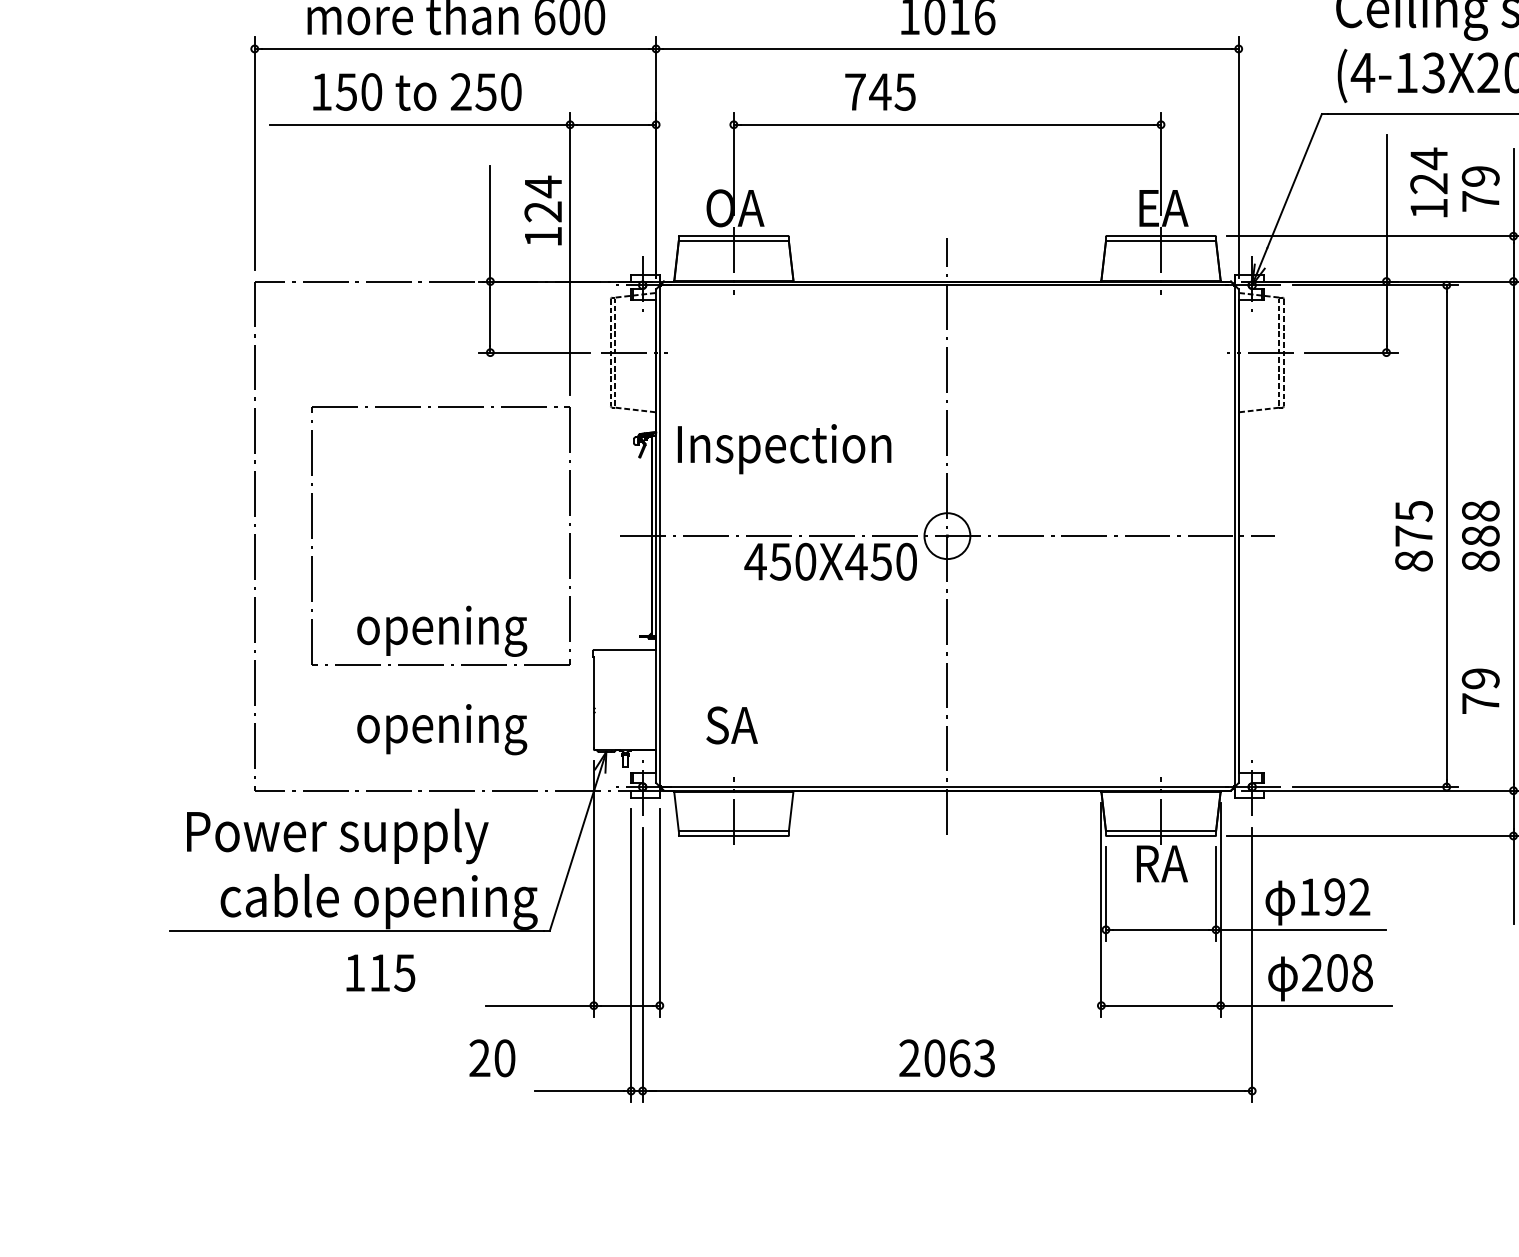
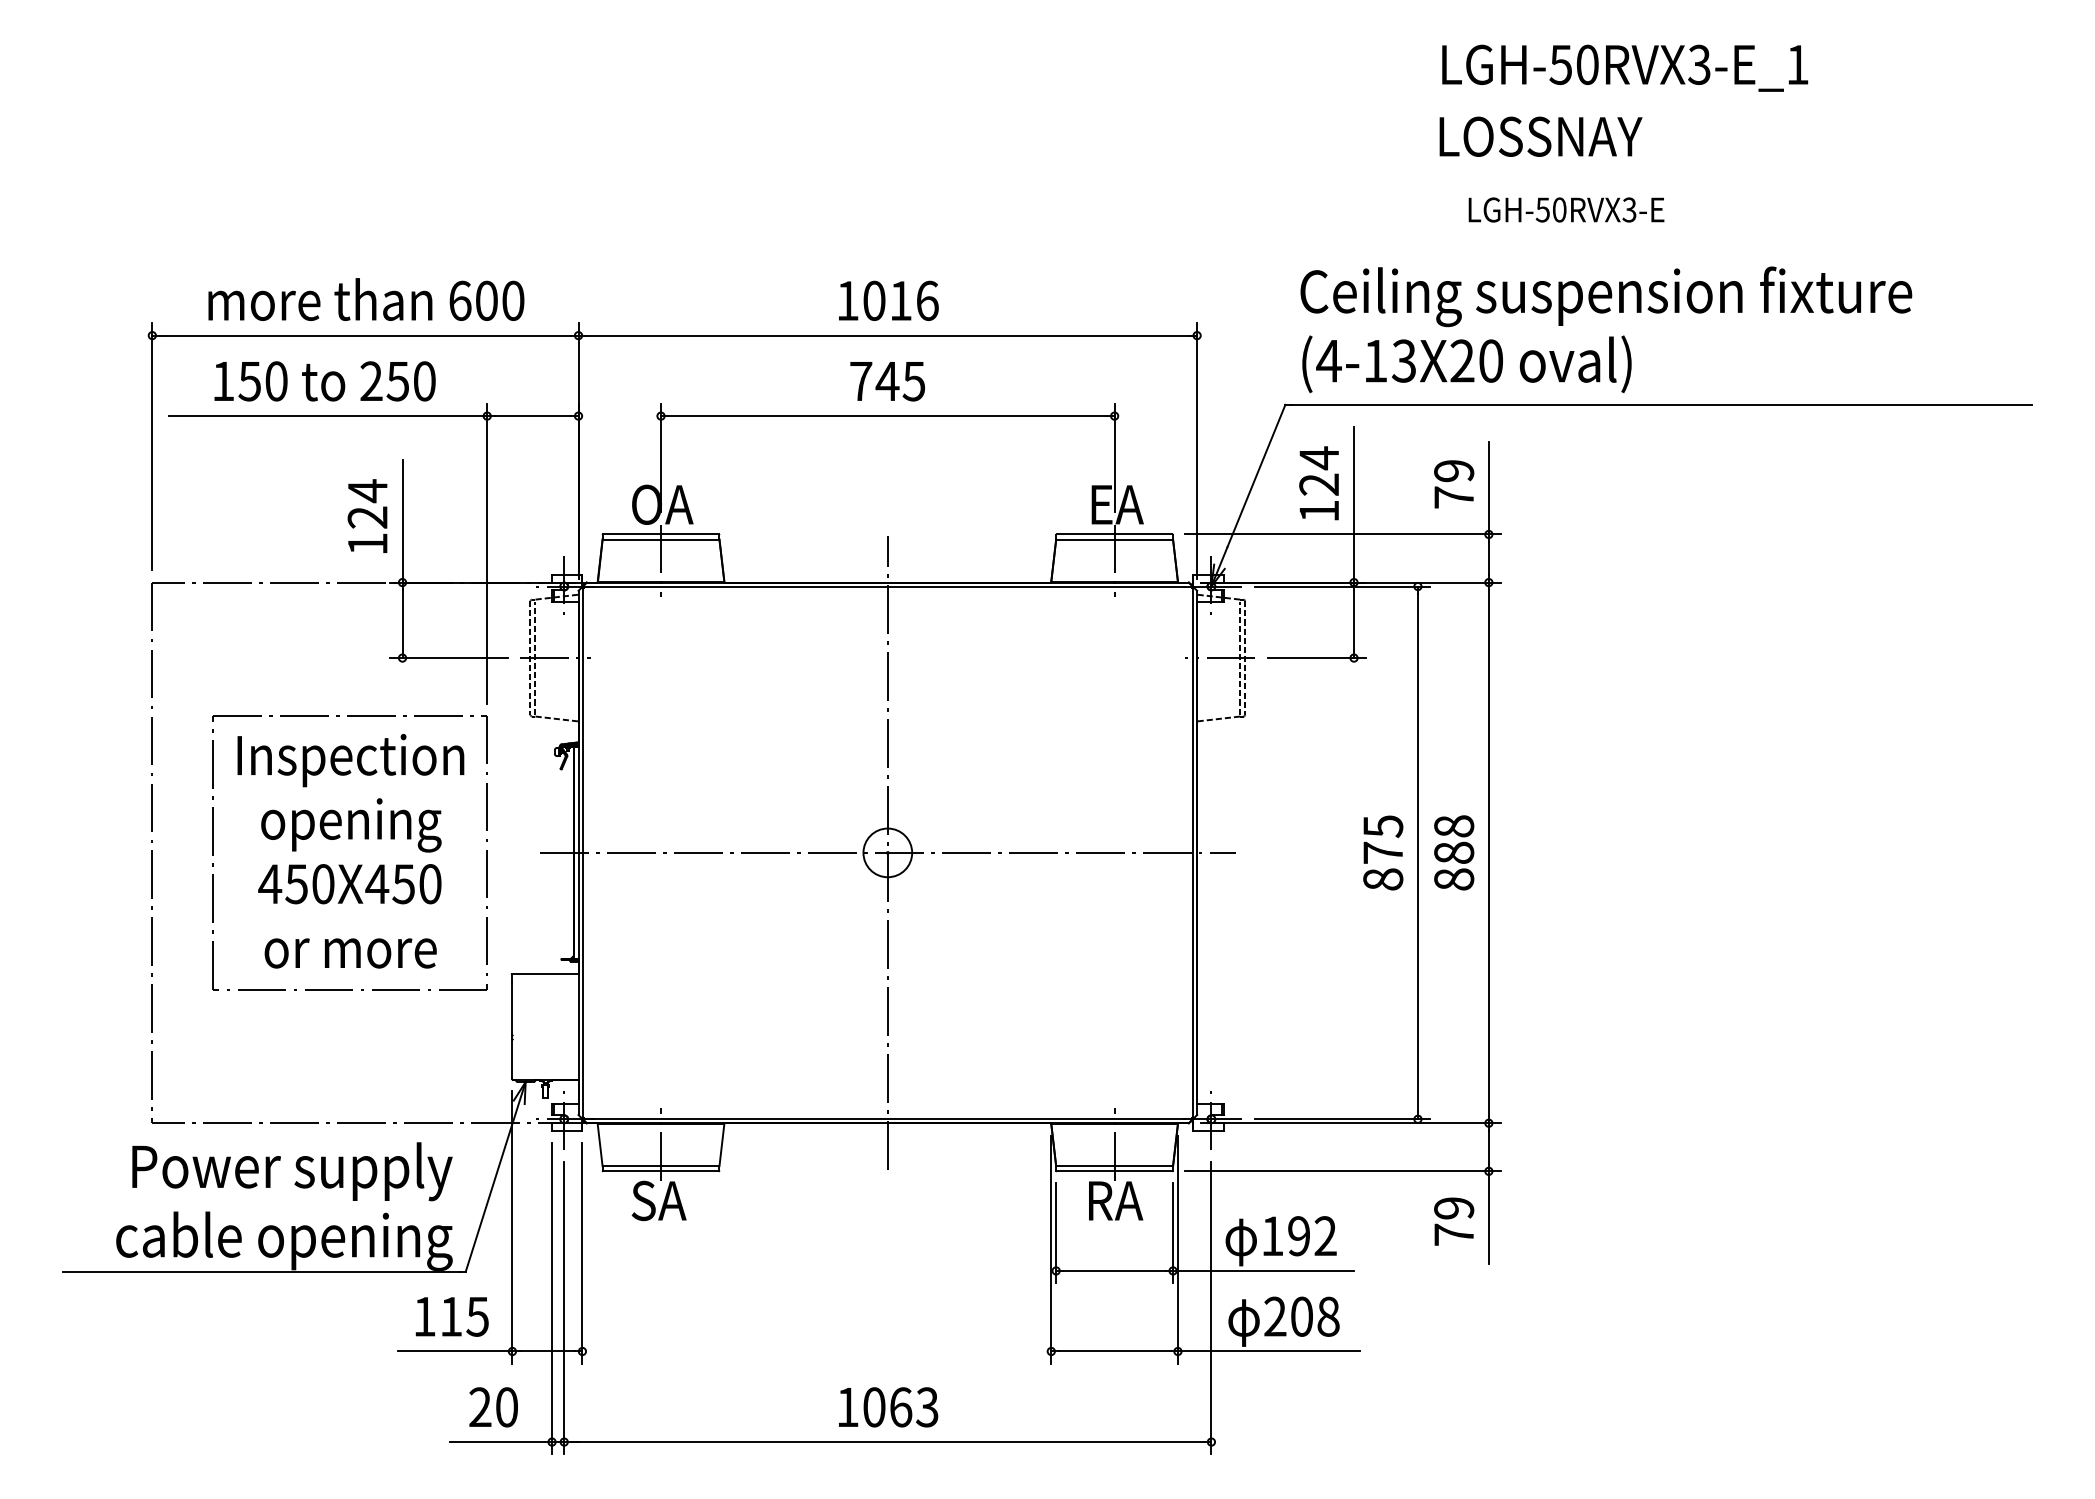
text: (880, 92) -> (887, 381), moved
text: (1428, 182) -> (1318, 483), moved
text: (543, 209) -> (367, 515), moved
text: (784, 449) -> (350, 760), moved
text: (830, 562) -> (349, 884), moved
text: (442, 630) -> (351, 953), opening -> or more
text: (1481, 691) -> (1454, 1221), moved
text: (731, 725) -> (658, 1200), moved
text: (442, 729) -> (351, 825), moved
text: (337, 836) -> (292, 1171), moved
text: (380, 972) -> (451, 1316), moved
text: (909, 1057) -> (847, 1406), 2063 -> 1063
text: (492, 1058) -> (493, 1407), moved

